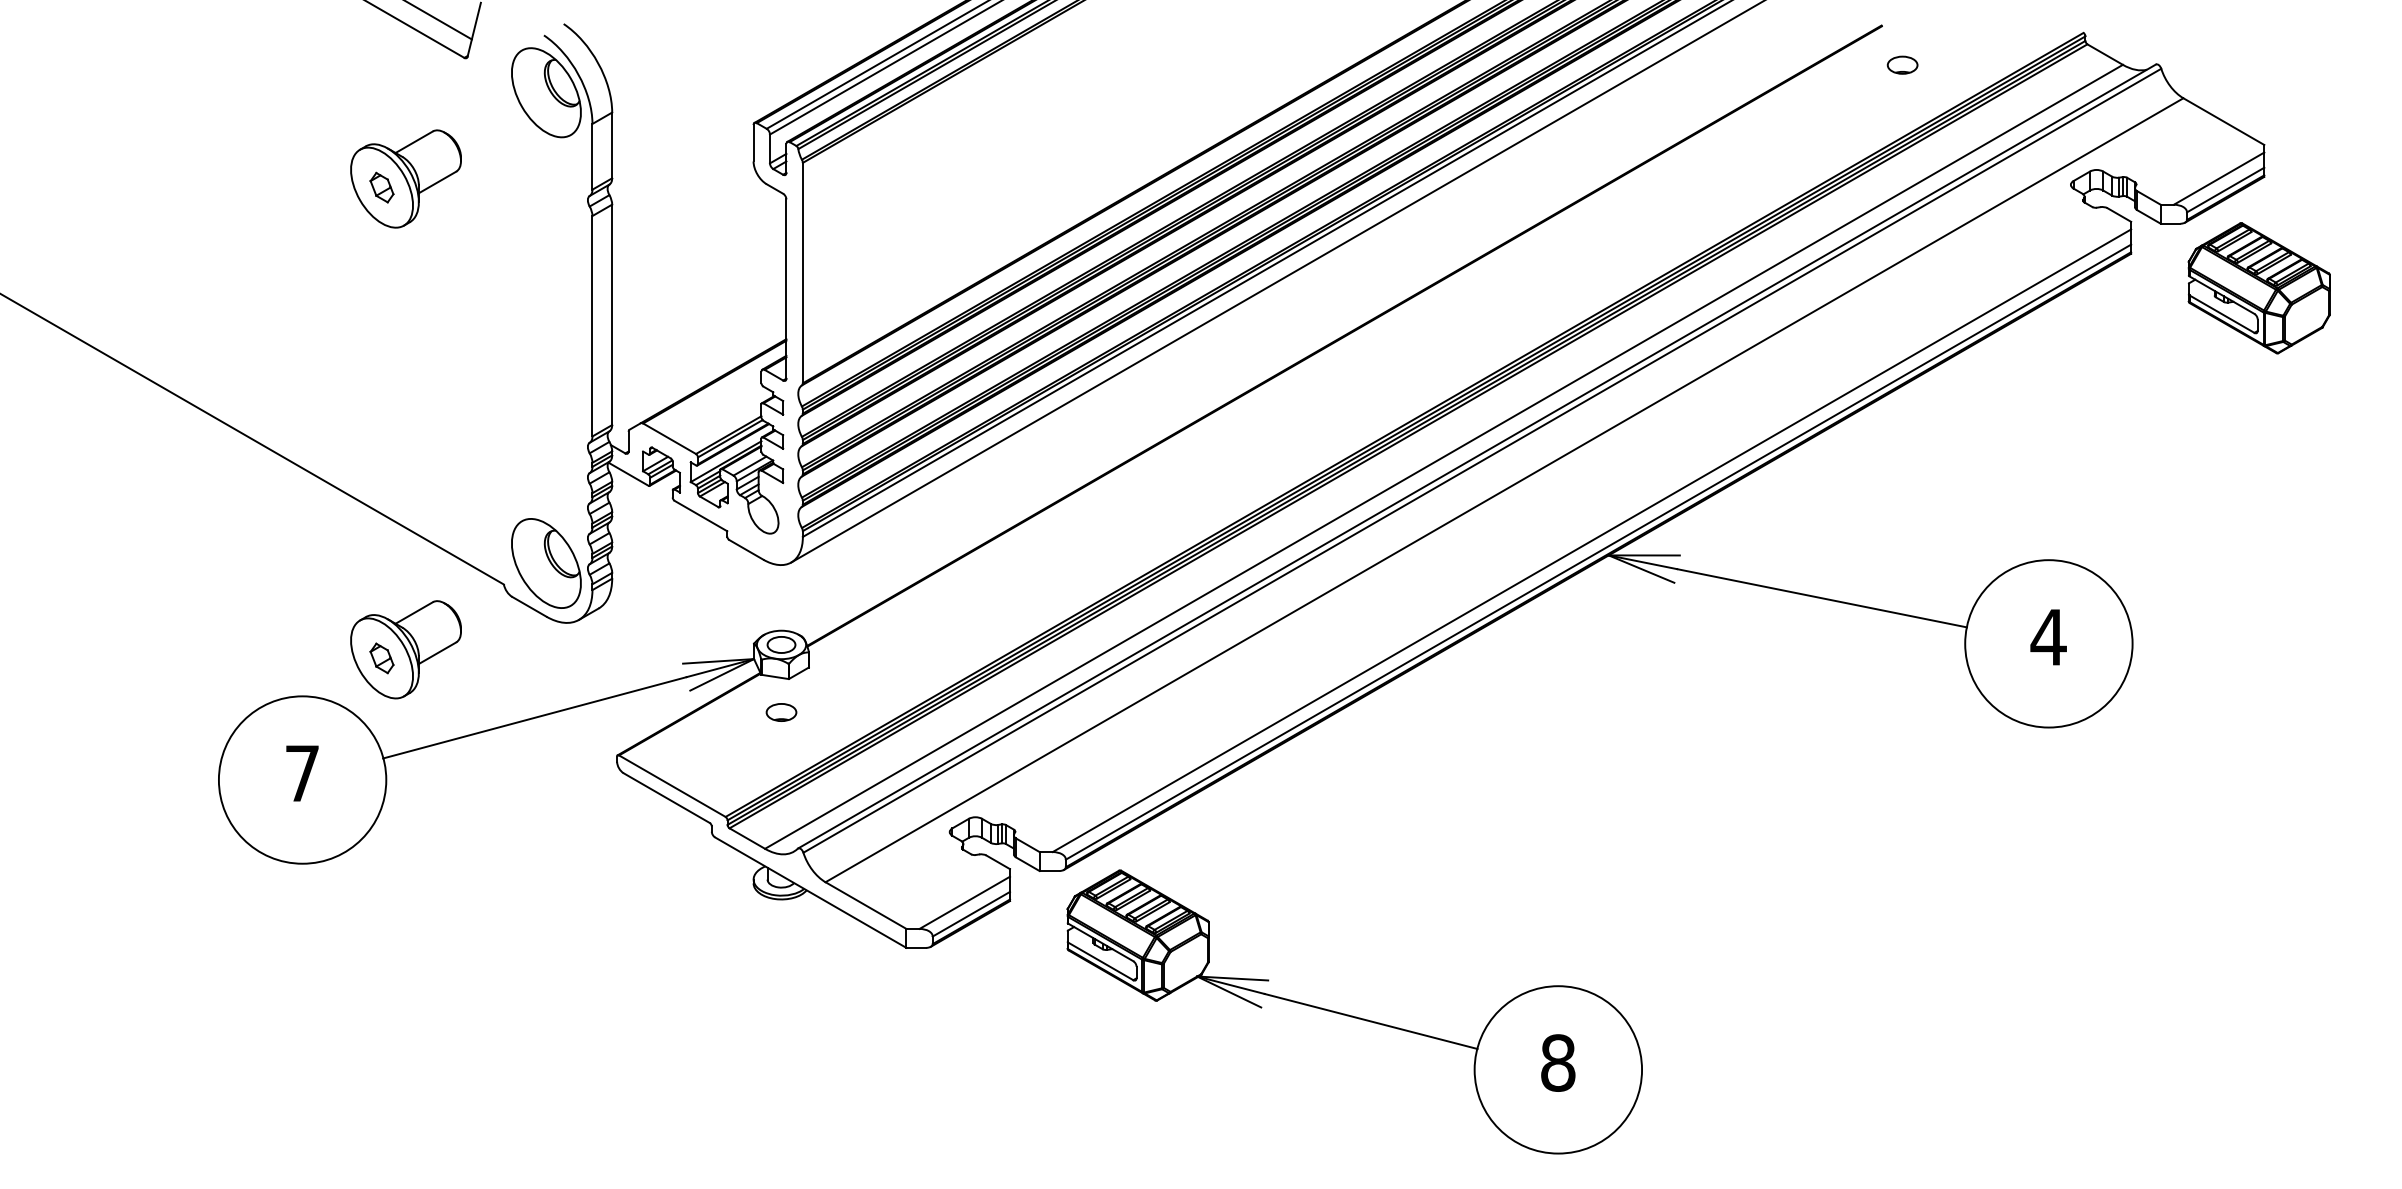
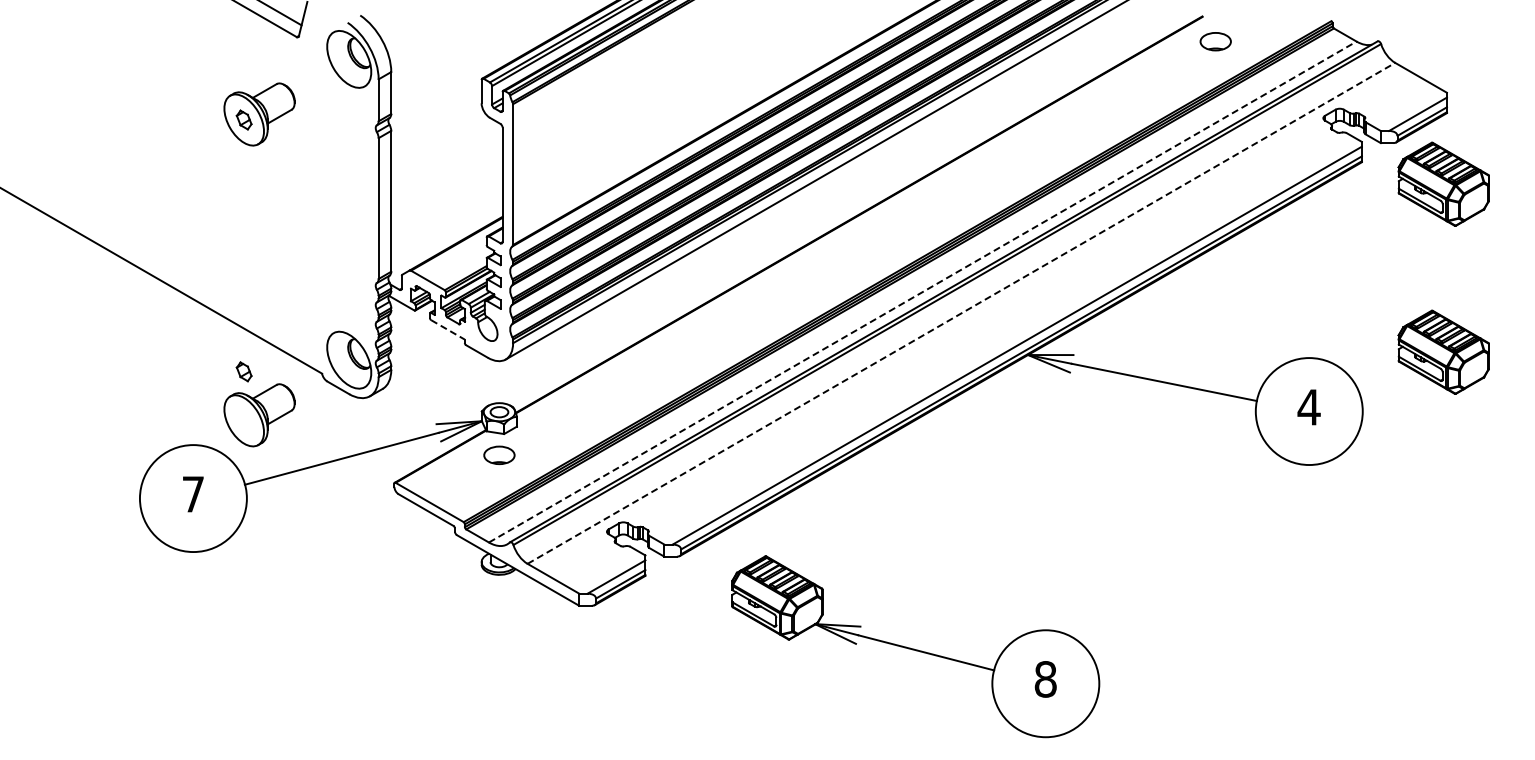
part: (1902, 64) -> (1215, 41), size x1.6
line: (1443, 457) -> (922, 292), solid -> dashed
line: (1504, 490) -> (961, 313), solid -> dashed
line: (701, 517) -> (448, 330), solid -> dashed
part: (2258, 549) -> (1443, 351), added
part: (380, 657) -> (243, 371), moved
part: (781, 712) -> (499, 455), size x1.6
part: (1354, 1011) -> (915, 646), moved

